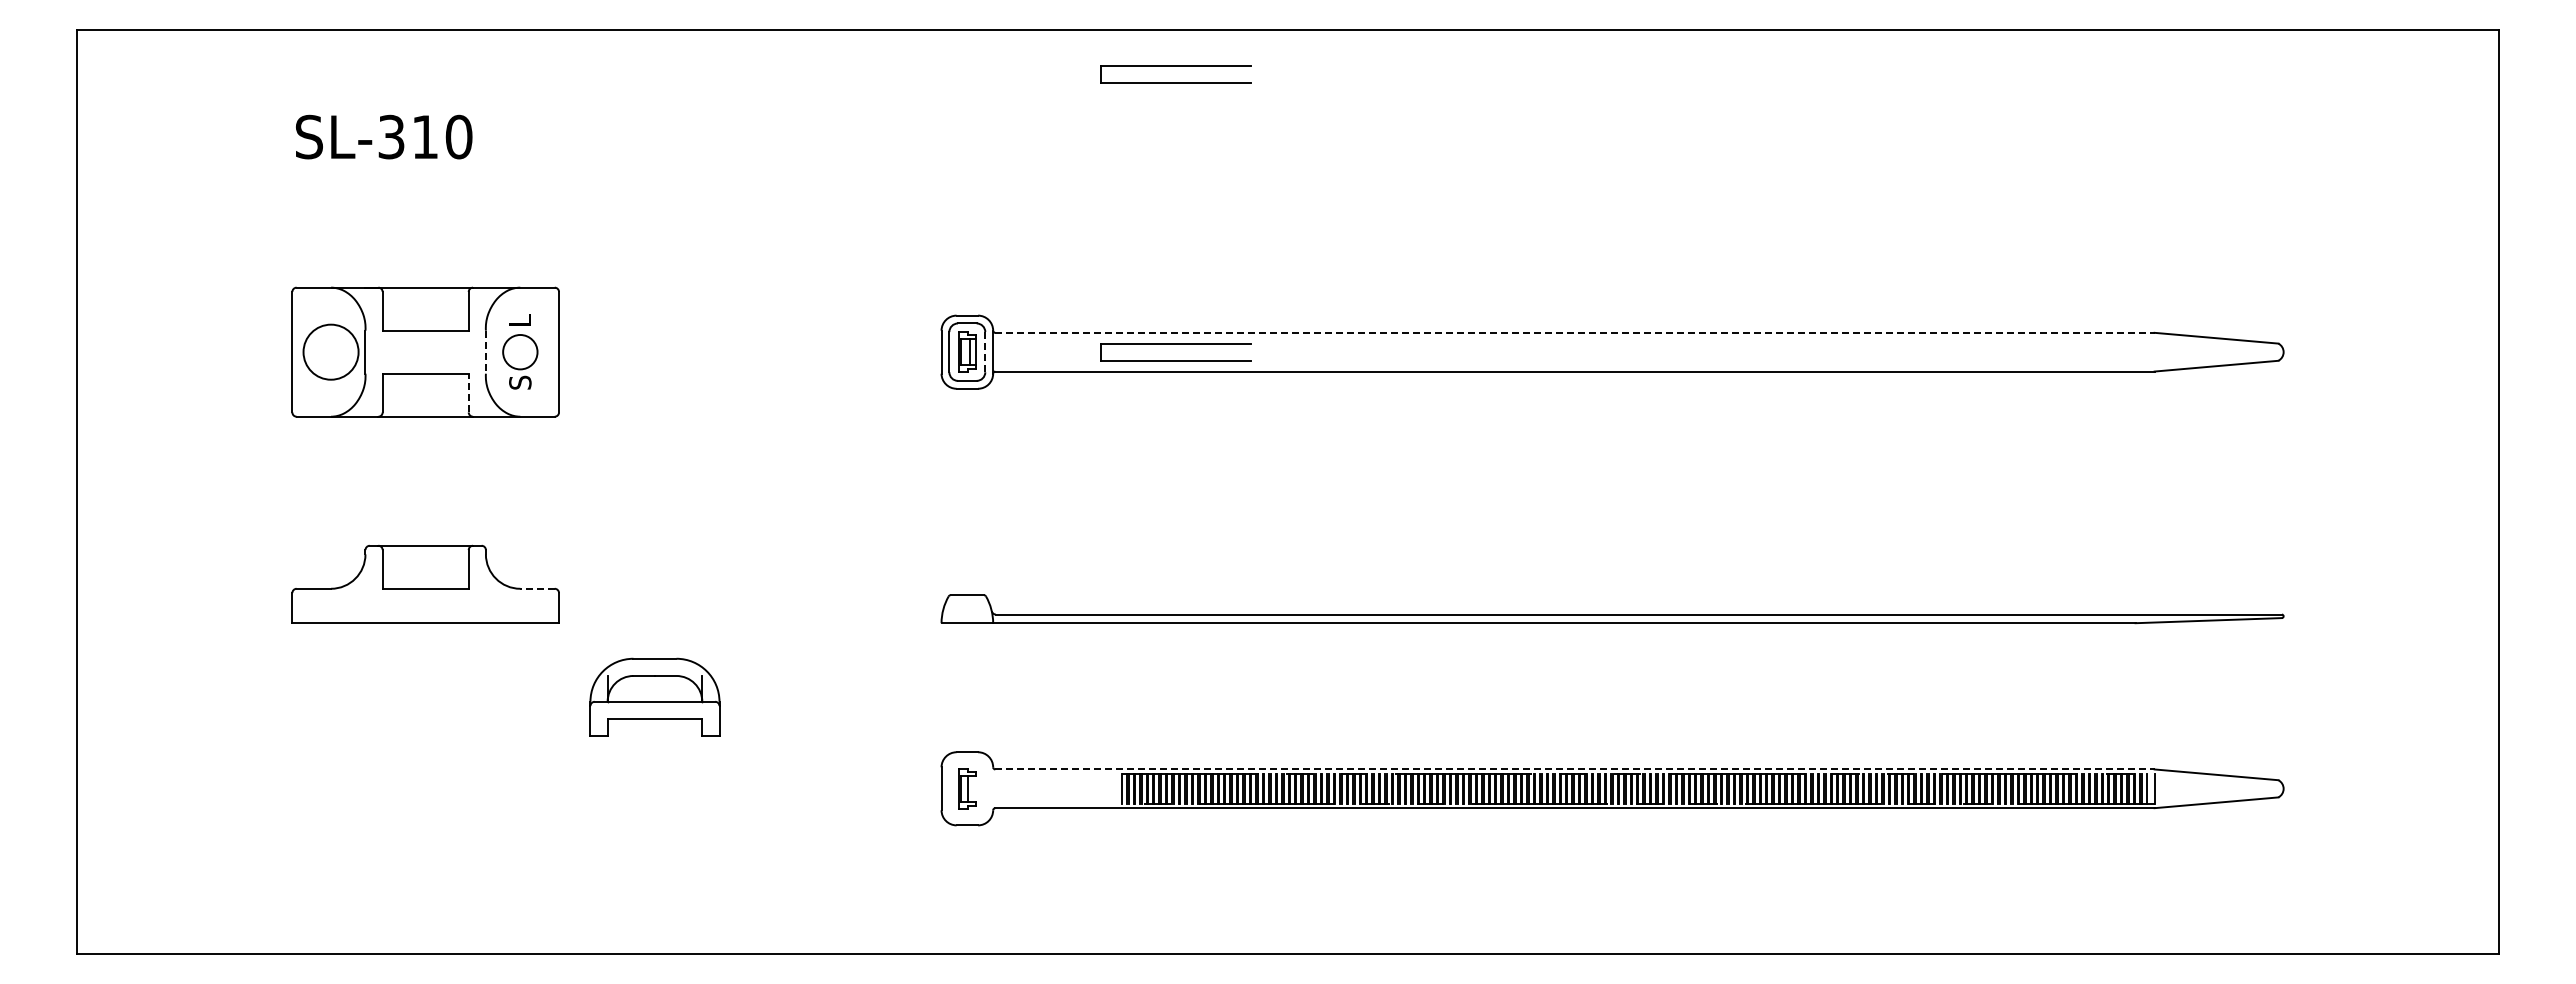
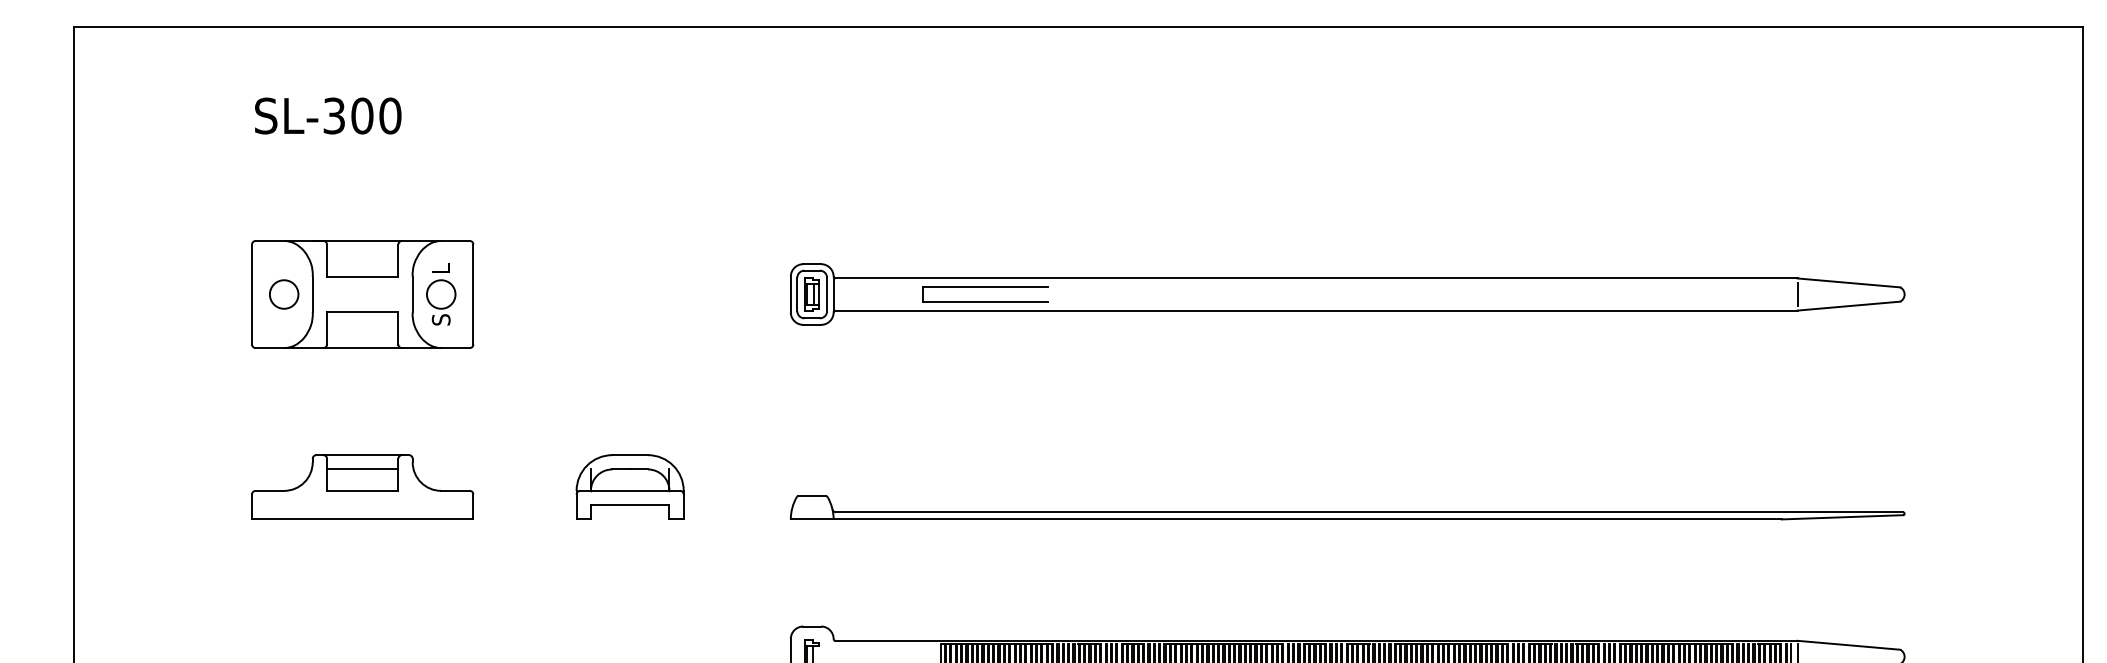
part: (1175, 66) -> (984, 57), removed
text: (425, 136) -> (362, 115), SL-310 -> SL-300
line: (1574, 332) -> (1316, 278), dashed -> solid
circle: (330, 351) -> (283, 293), size x0.62
line: (2154, 351) -> (1797, 293), added
line: (485, 352) -> (412, 294), dashed -> solid
line: (985, 352) -> (827, 294), dashed -> solid
line: (468, 392) -> (398, 327), dashed -> solid
line: (425, 562) -> (362, 469), added
line: (537, 588) -> (455, 490), dashed -> solid
part: (654, 696) -> (629, 486), moved
line: (1574, 769) -> (1316, 640), dashed -> solid

